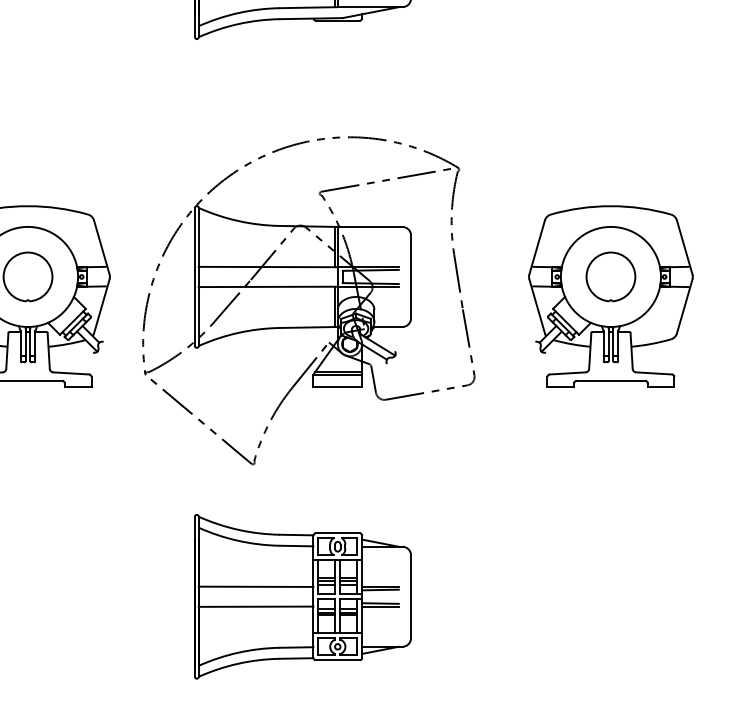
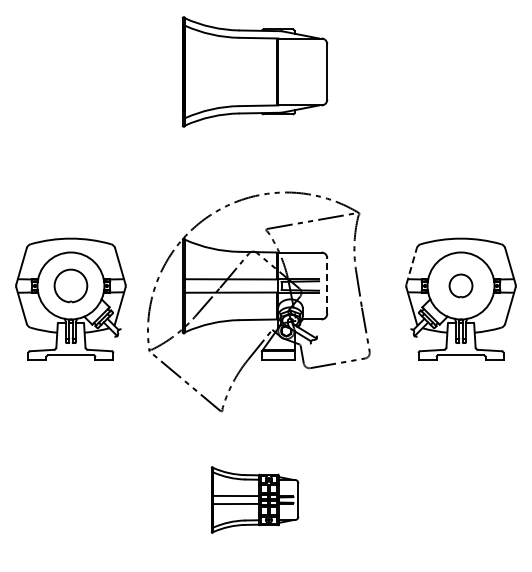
line: (536, 247) -> (411, 266), solid -> dashed
part: (610, 276) -> (460, 285), size x0.7
line: (411, 277) -> (327, 286), solid -> dashed
part: (302, 596) -> (254, 499), size x0.6

